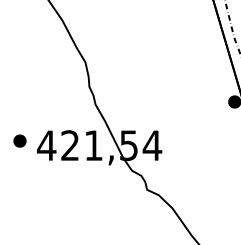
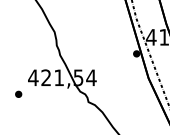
part: (19, 139) -> (18, 93), moved

